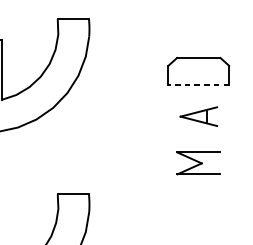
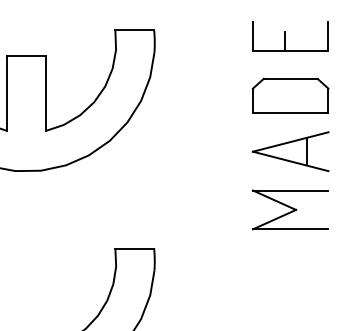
part: (198, 23) -> (290, 36), added
line: (198, 85) -> (290, 112), dashed -> solid
part: (198, 116) -> (290, 151), size x1.67
part: (198, 163) -> (290, 209), size x1.43

